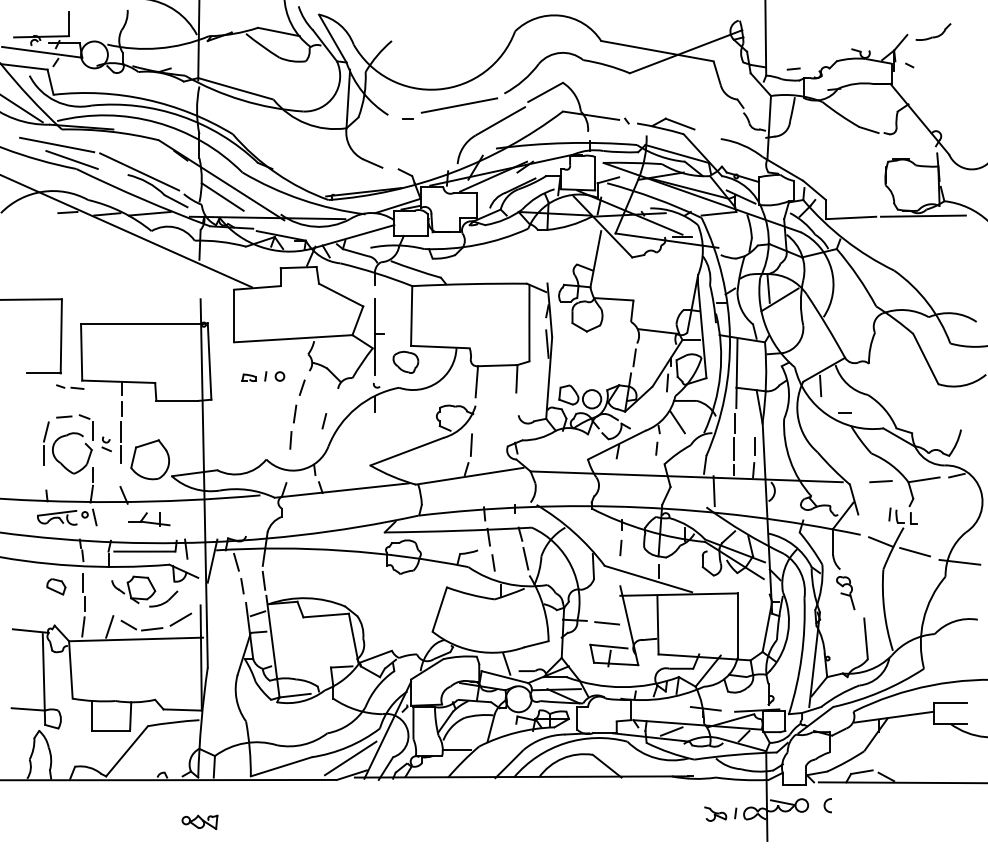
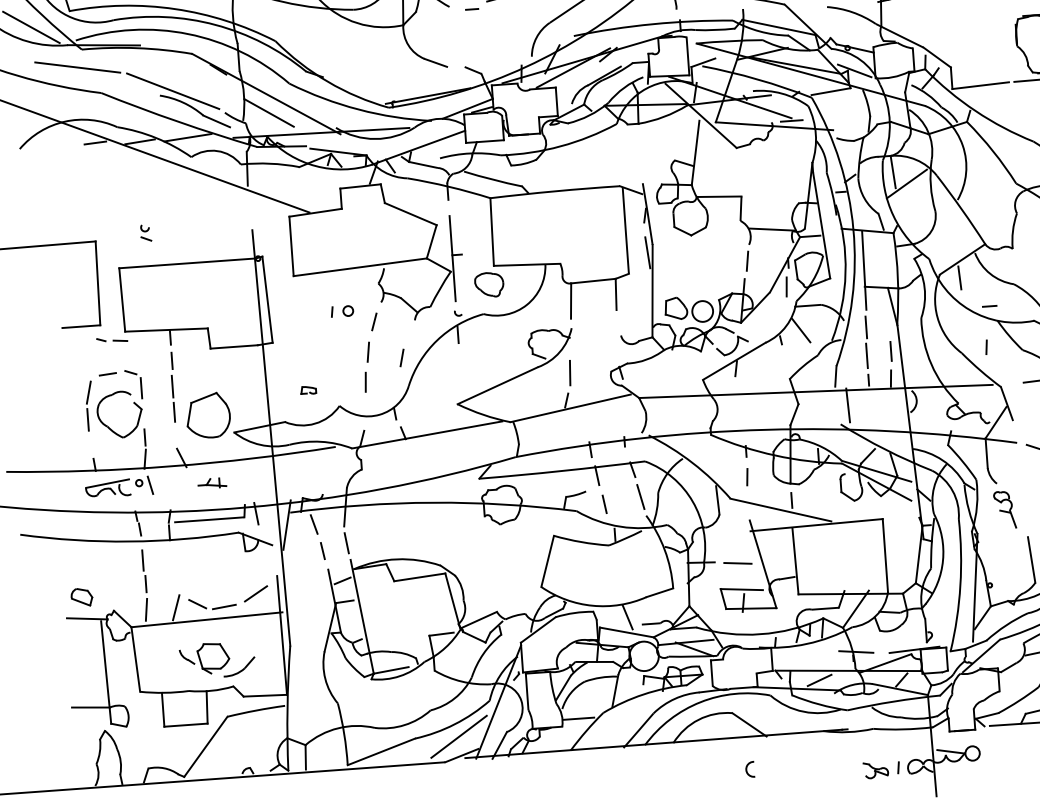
line: (71, 159) -> (95, 82), removed
part: (248, 377) -> (307, 390), moved
part: (106, 444) -> (145, 233), moved
line: (656, 448) -> (986, 347), moved
part: (149, 519) -> (212, 483), size x0.6
part: (56, 586) -> (82, 596), moved
part: (144, 591) -> (217, 659), moved
arc: (825, 805) -> (747, 769), moved

